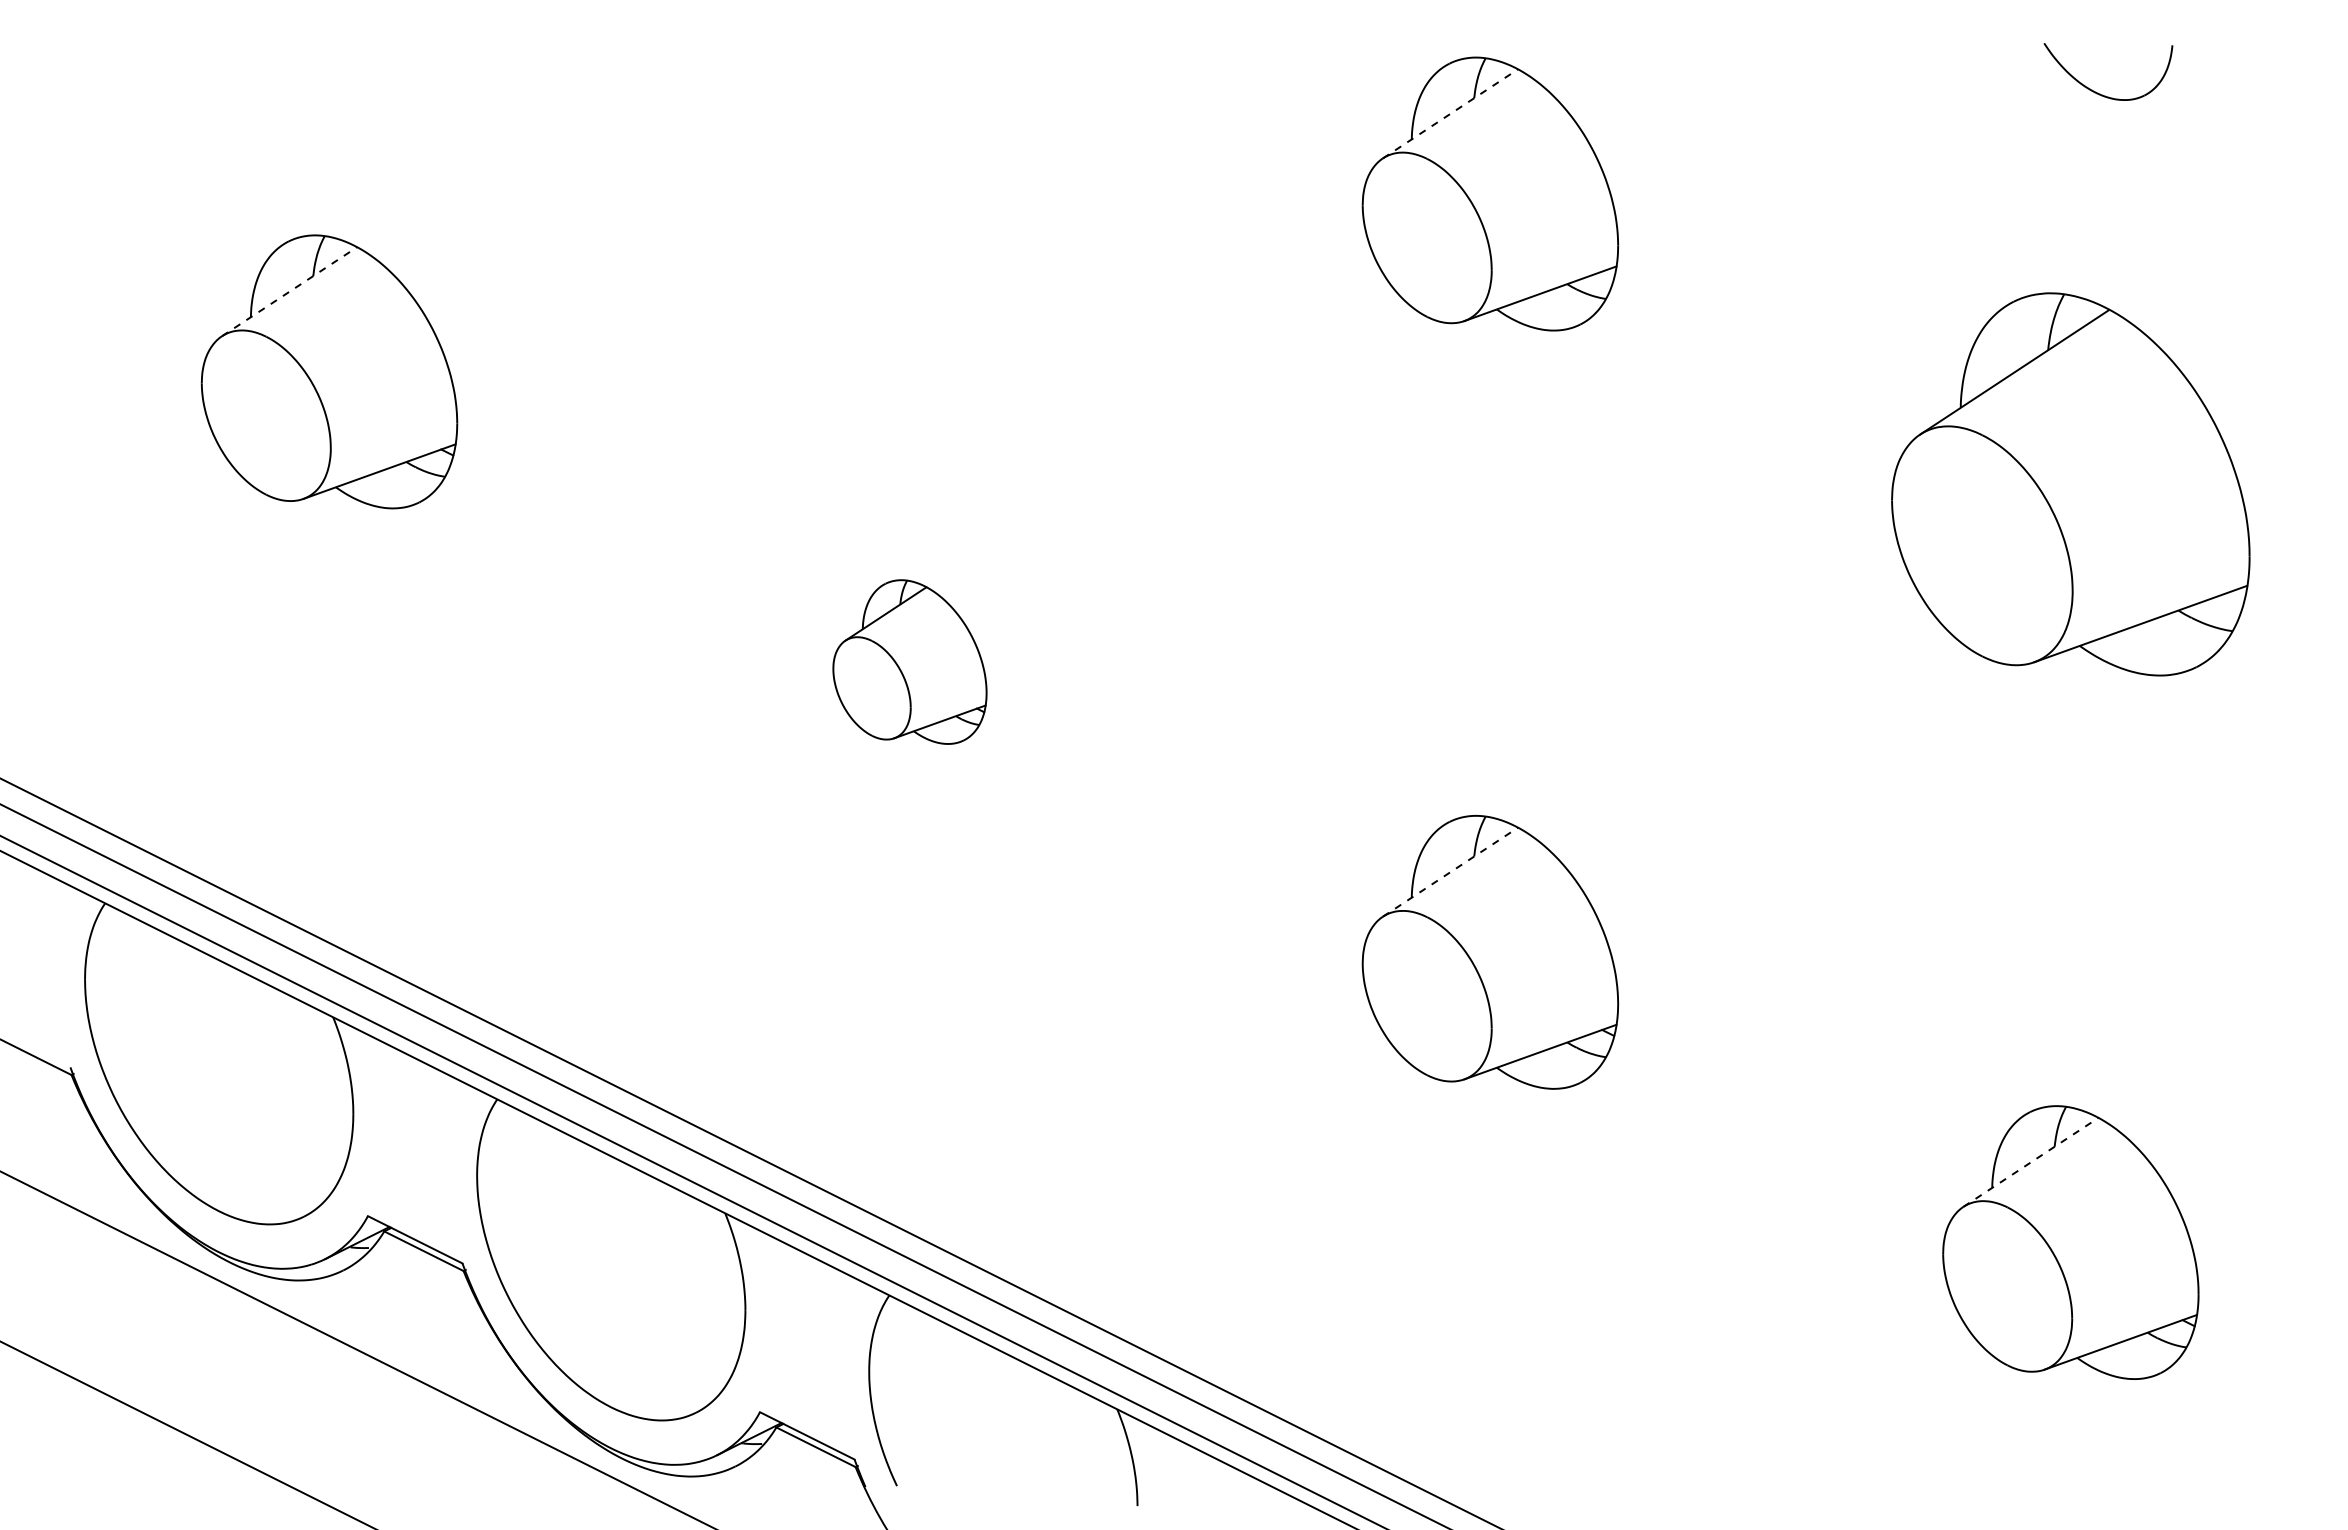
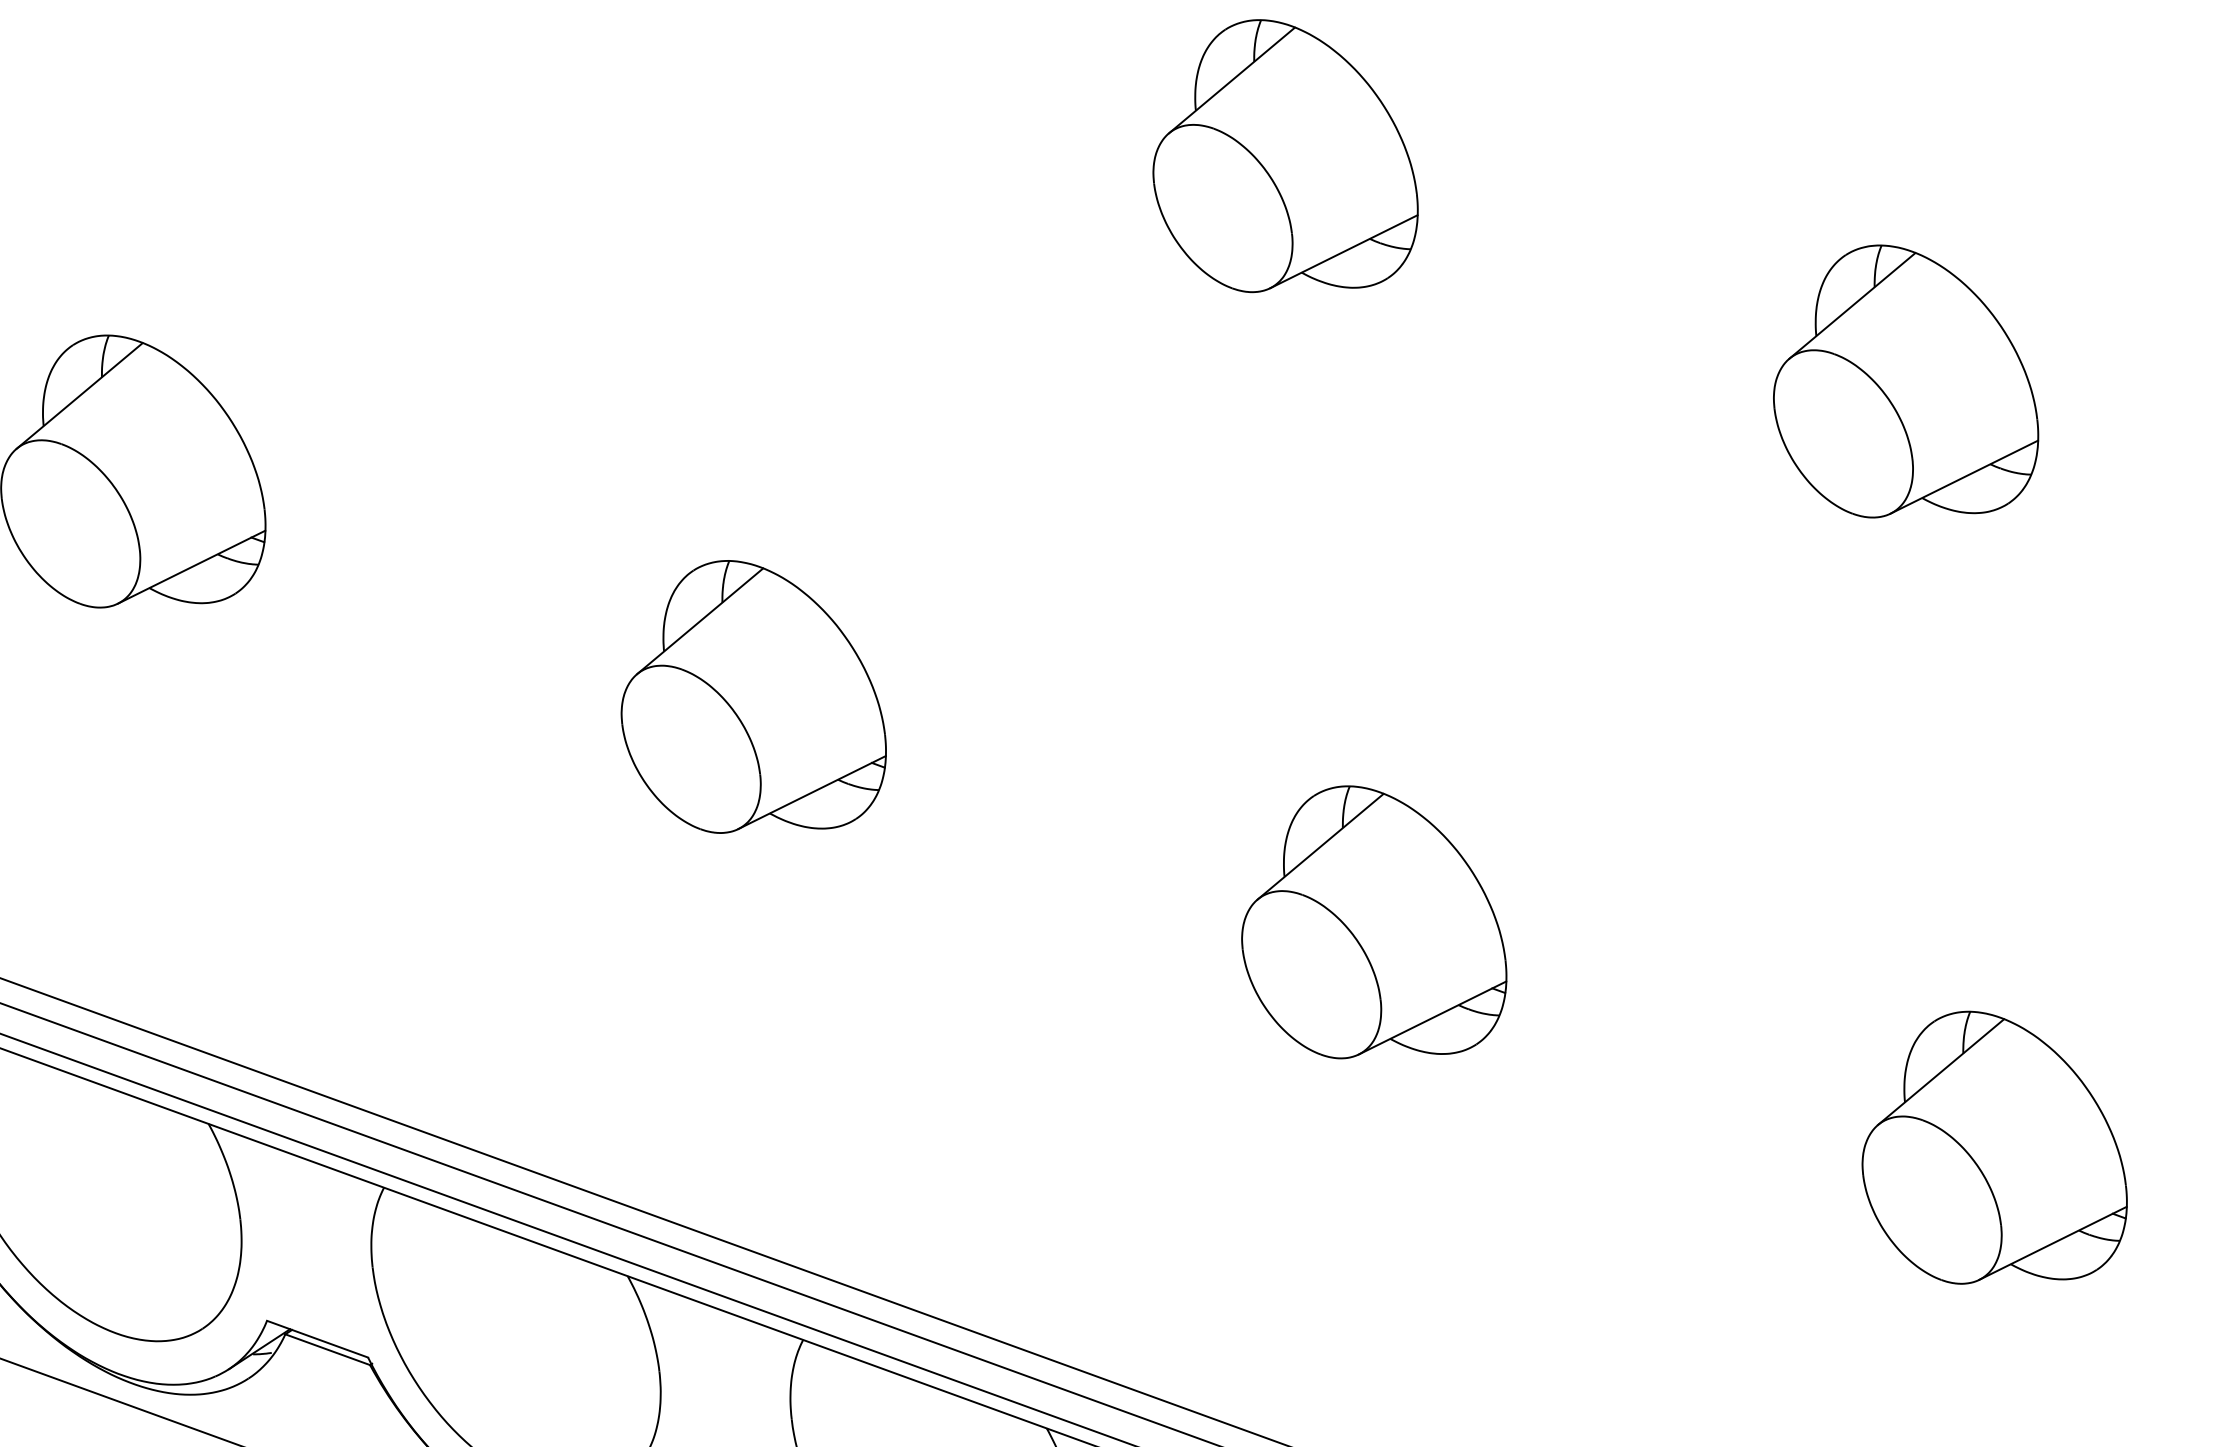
line: (1450, 113) -> (1231, 80), dashed -> solid
line: (289, 291) -> (79, 395), dashed -> solid
part: (2070, 483) -> (1901, 381), size x0.71
part: (909, 661) -> (749, 697), size x1.67
line: (1450, 872) -> (1320, 847), dashed -> solid
line: (2030, 1162) -> (1940, 1072), dashed -> solid

